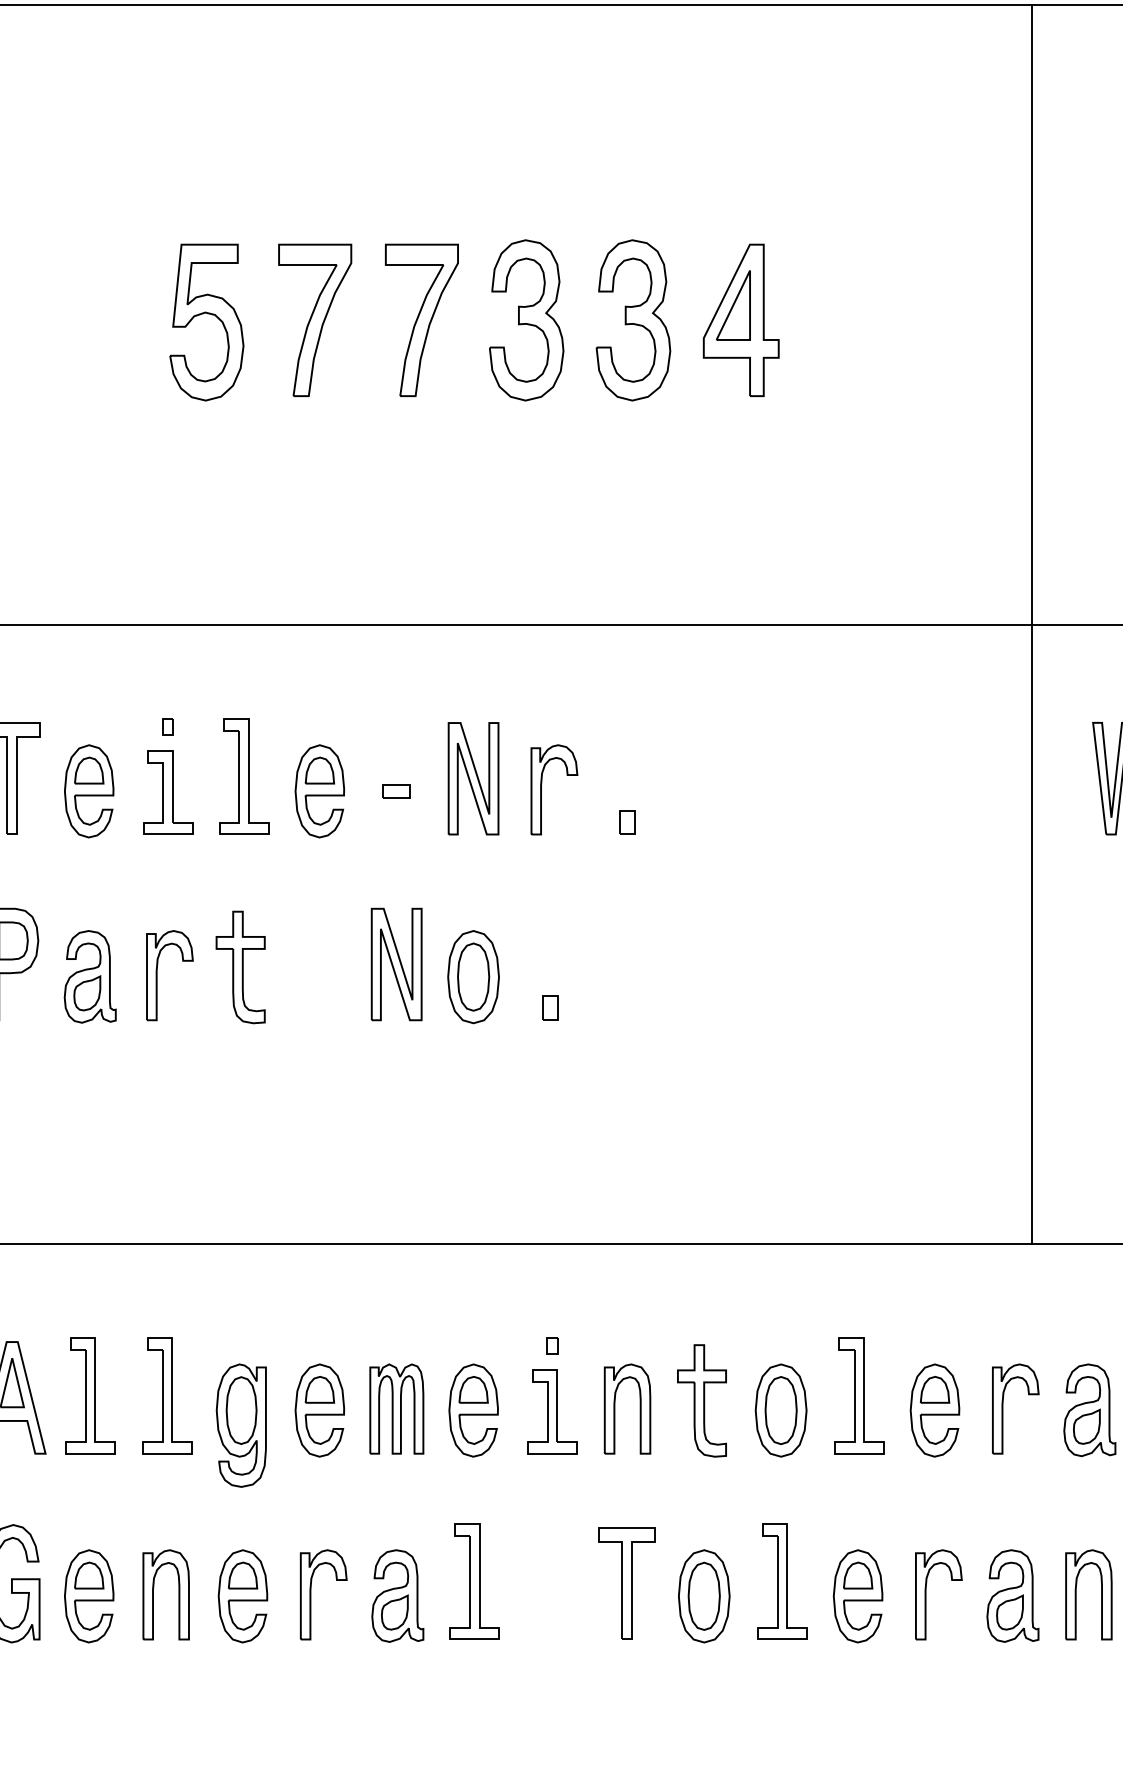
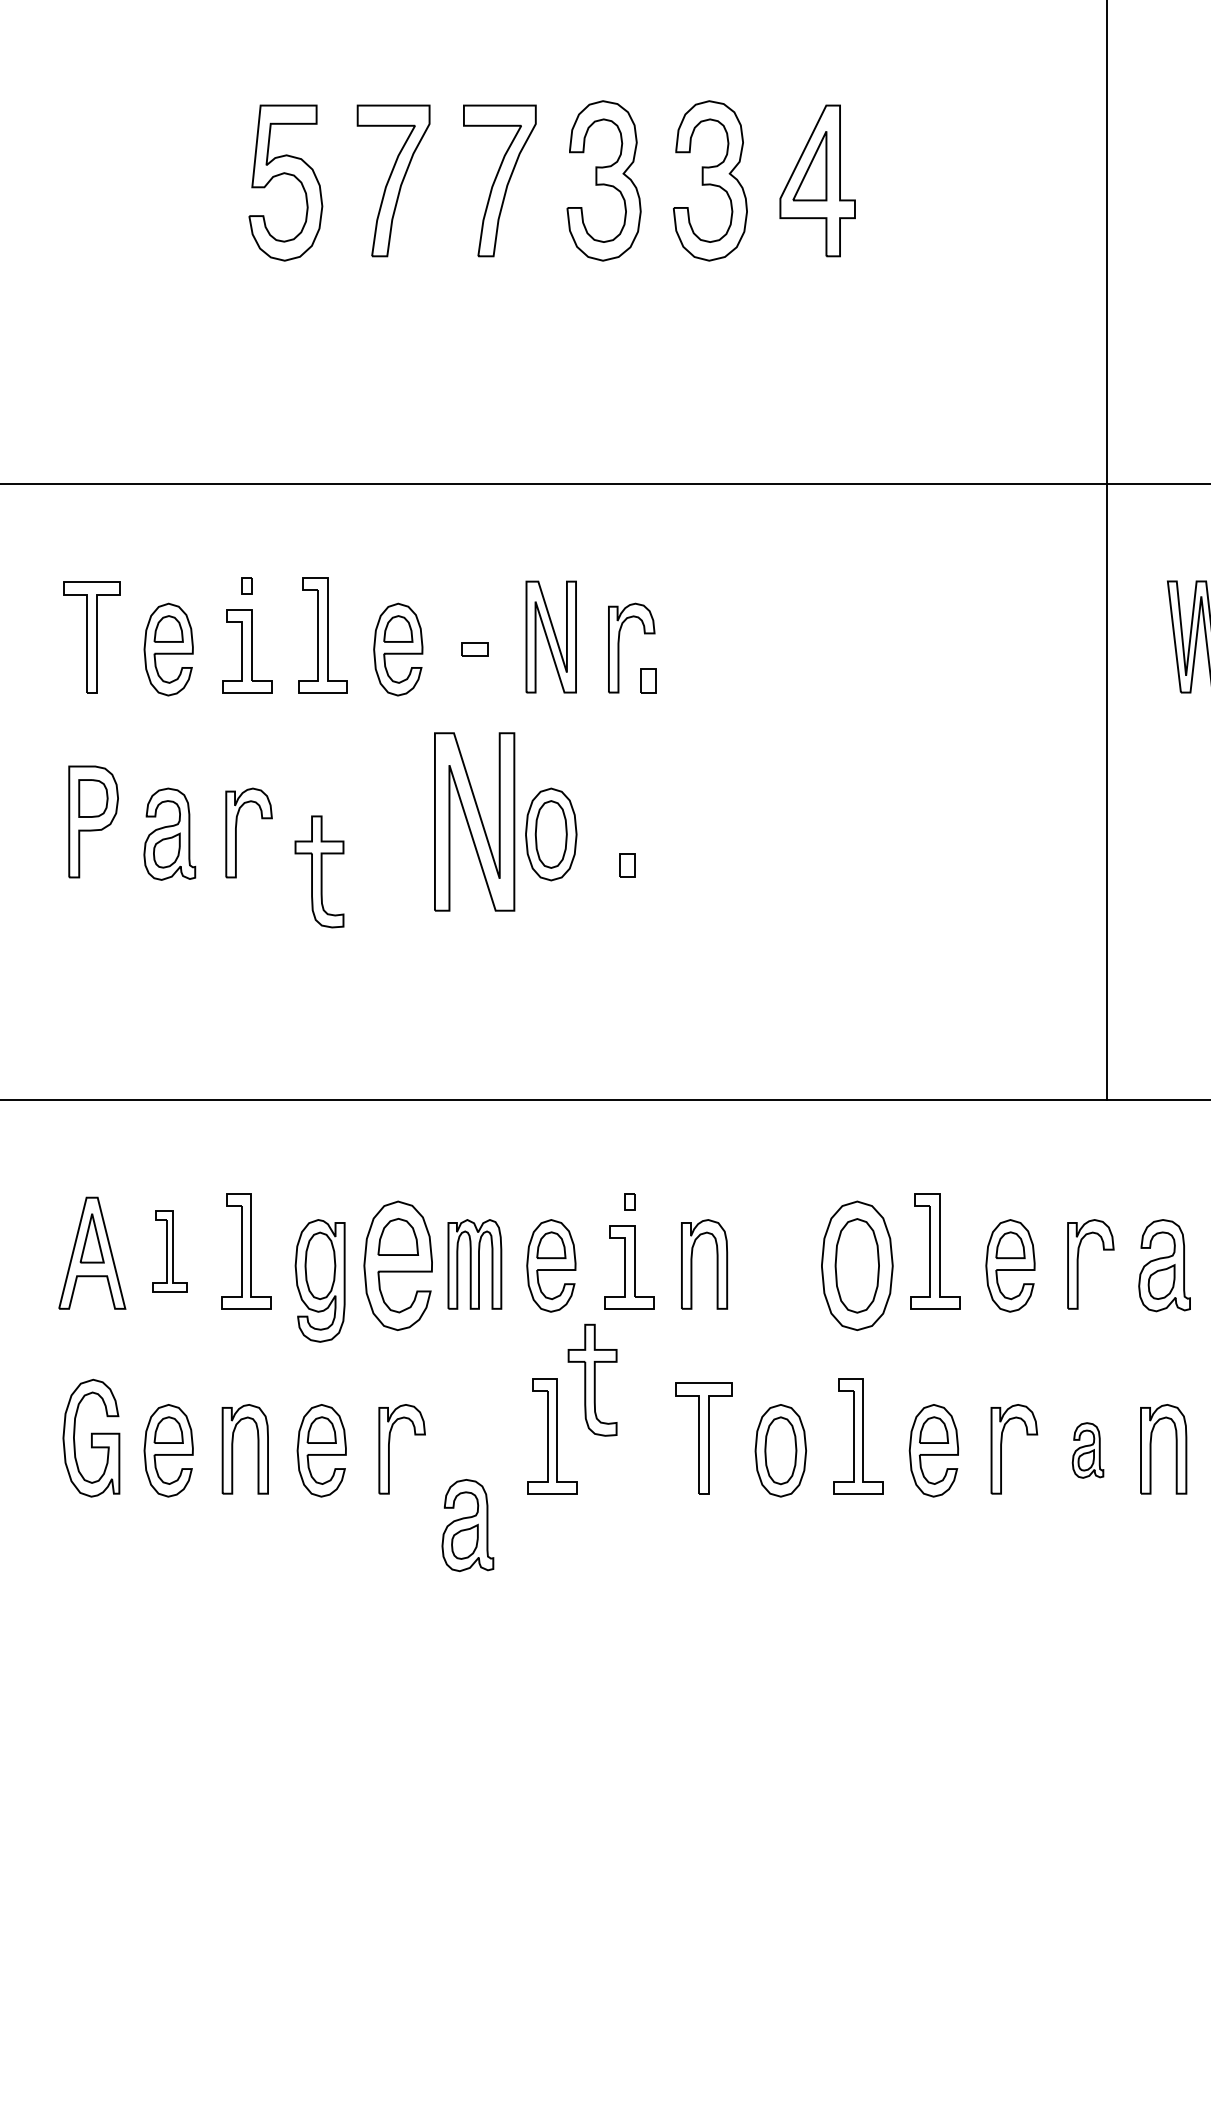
part: (627, 822) -> (648, 680), moved
part: (396, 964) -> (474, 821), size x1.6
part: (240, 967) -> (319, 871), moved
part: (89, 1396) -> (169, 1251), size x0.7
part: (701, 1400) -> (592, 1379), moved
part: (320, 1410) -> (398, 1265), size x1.4
part: (781, 1410) -> (857, 1265), size x1.4
part: (397, 1596) -> (467, 1525), moved
part: (1012, 1596) -> (1087, 1450), size x0.6

